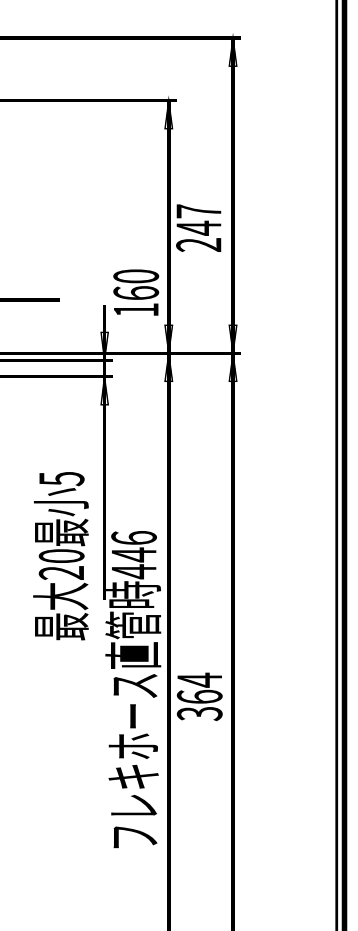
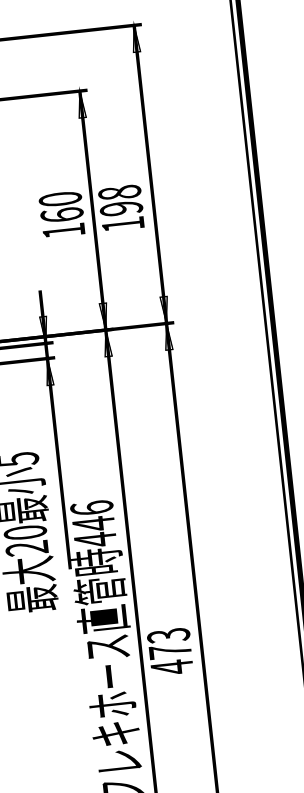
text: (198, 227) -> (120, 208), 247 -> 198
text: (136, 292) -> (62, 214), moved
text: (199, 696) -> (170, 651), 364 -> 473

